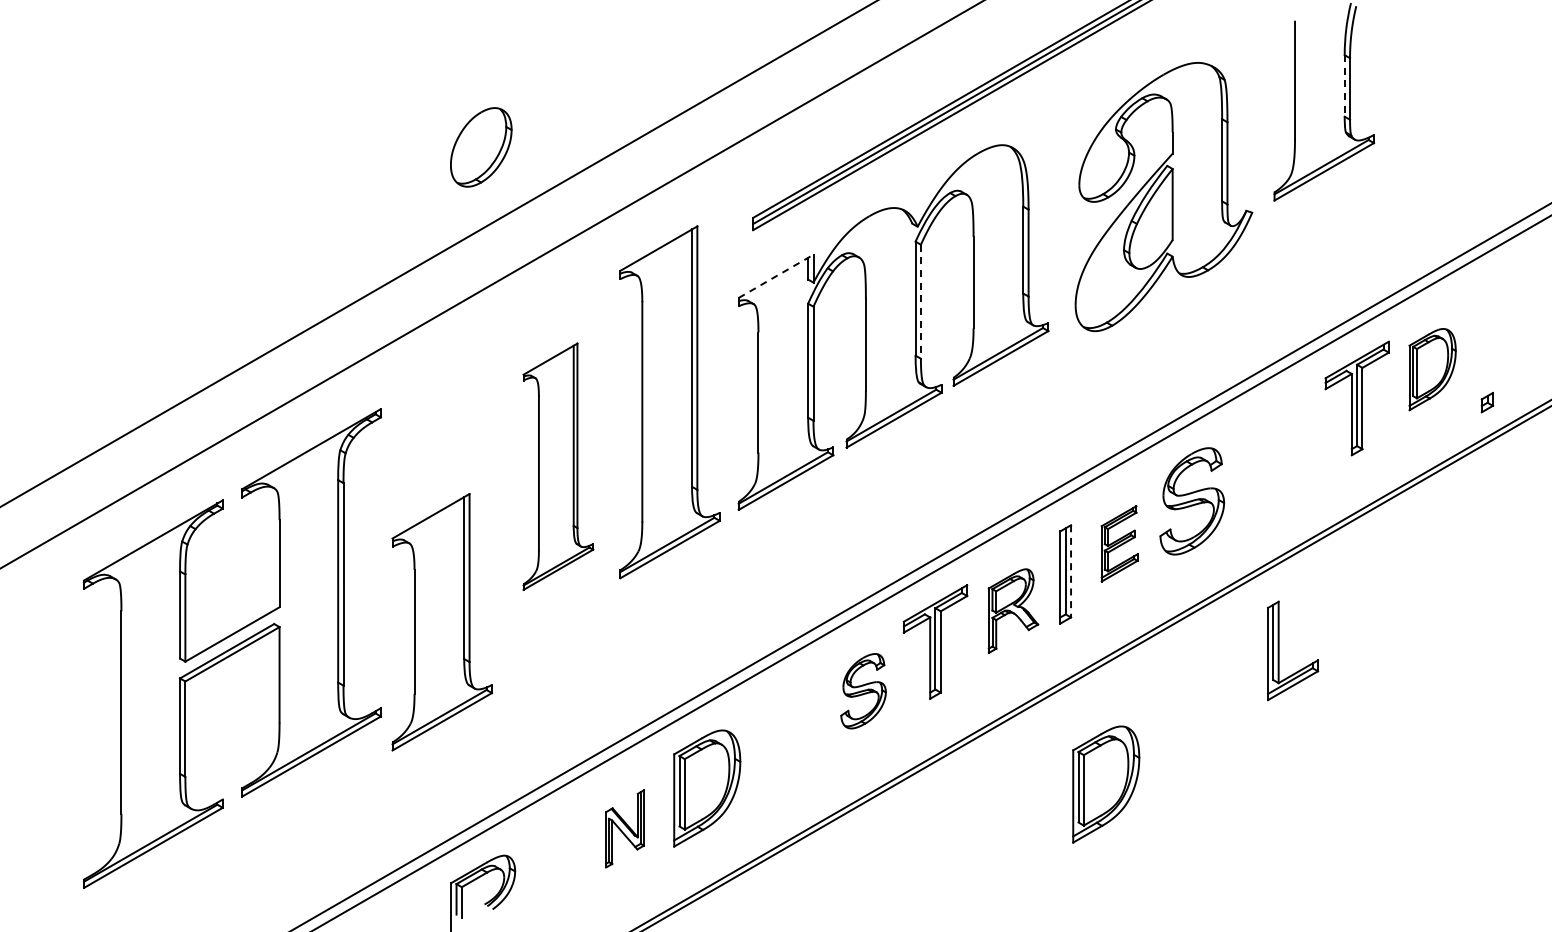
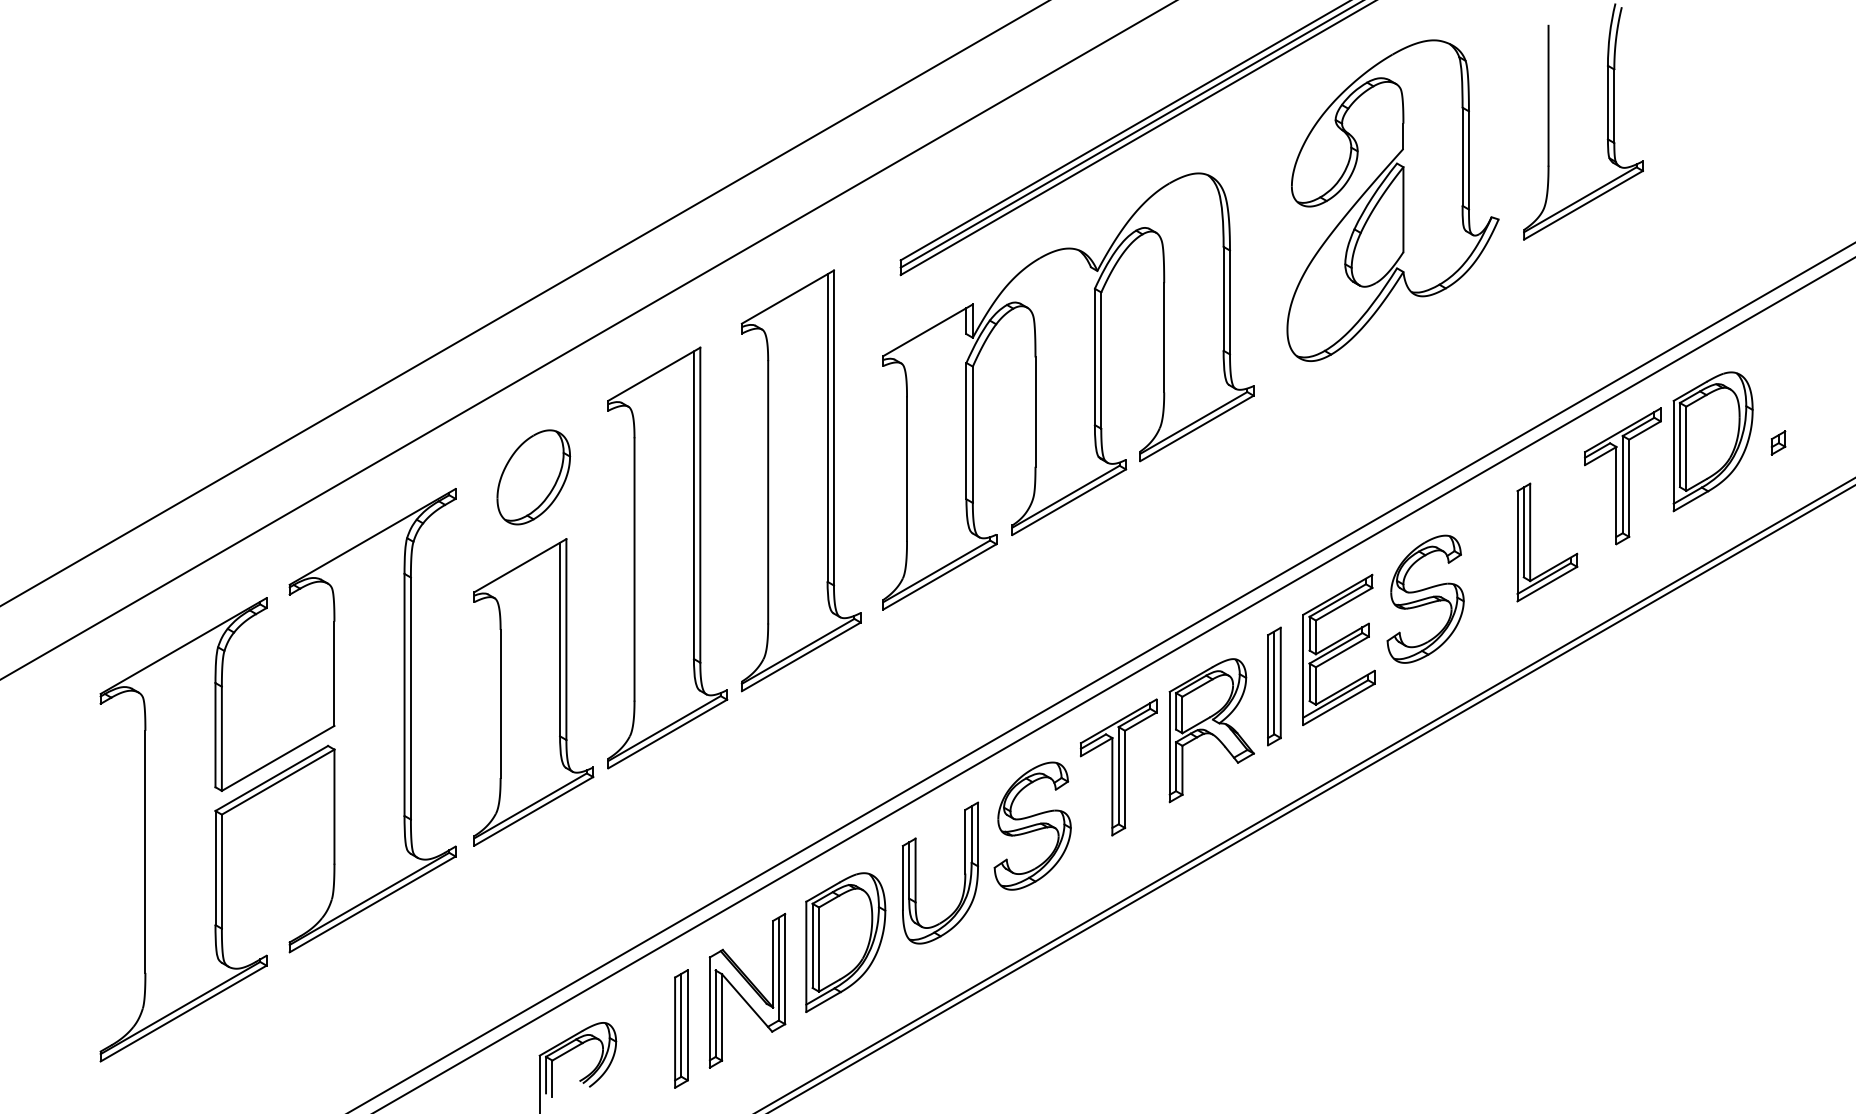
line: (1344, 85) -> (1607, 102), dashed -> solid
part: (481, 147) -> (534, 477), moved
part: (1163, 197) -> (1392, 201), moved
line: (776, 276) -> (928, 330), dashed -> solid
line: (920, 302) -> (1100, 361), dashed -> solid
part: (1432, 369) -> (1712, 441), size x1.43
part: (1486, 402) -> (1777, 442), moved
part: (558, 466) -> (667, 557), size x1.43
part: (1119, 543) -> (1338, 649), size x1.67
line: (1071, 571) -> (1281, 683), dashed -> solid
part: (1013, 610) -> (1211, 729), size x1.43
part: (441, 622) -> (532, 692), moved
part: (1279, 650) -> (1531, 542), moved
part: (863, 691) -> (1032, 826), size x1.43
part: (766, 730) -> (916, 873), added
part: (1106, 784) -> (1323, 937), removed
part: (624, 828) -> (746, 990), size x1.67
part: (569, 860) -> (681, 1028), added

